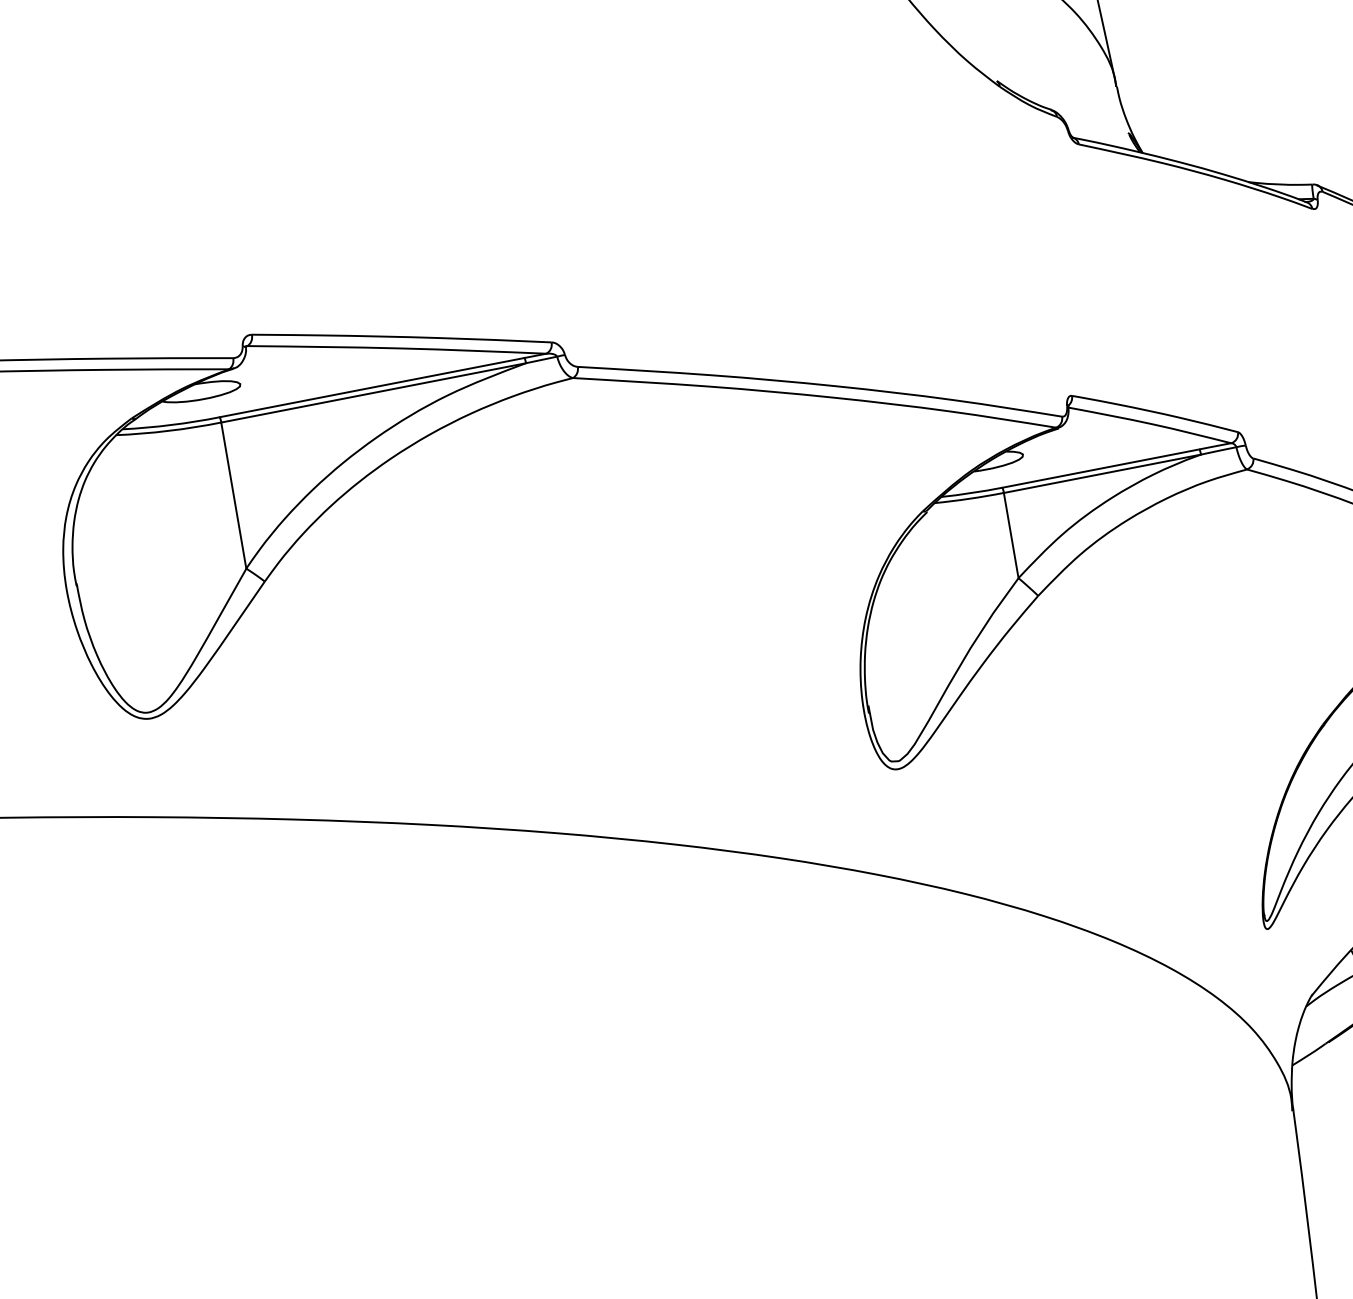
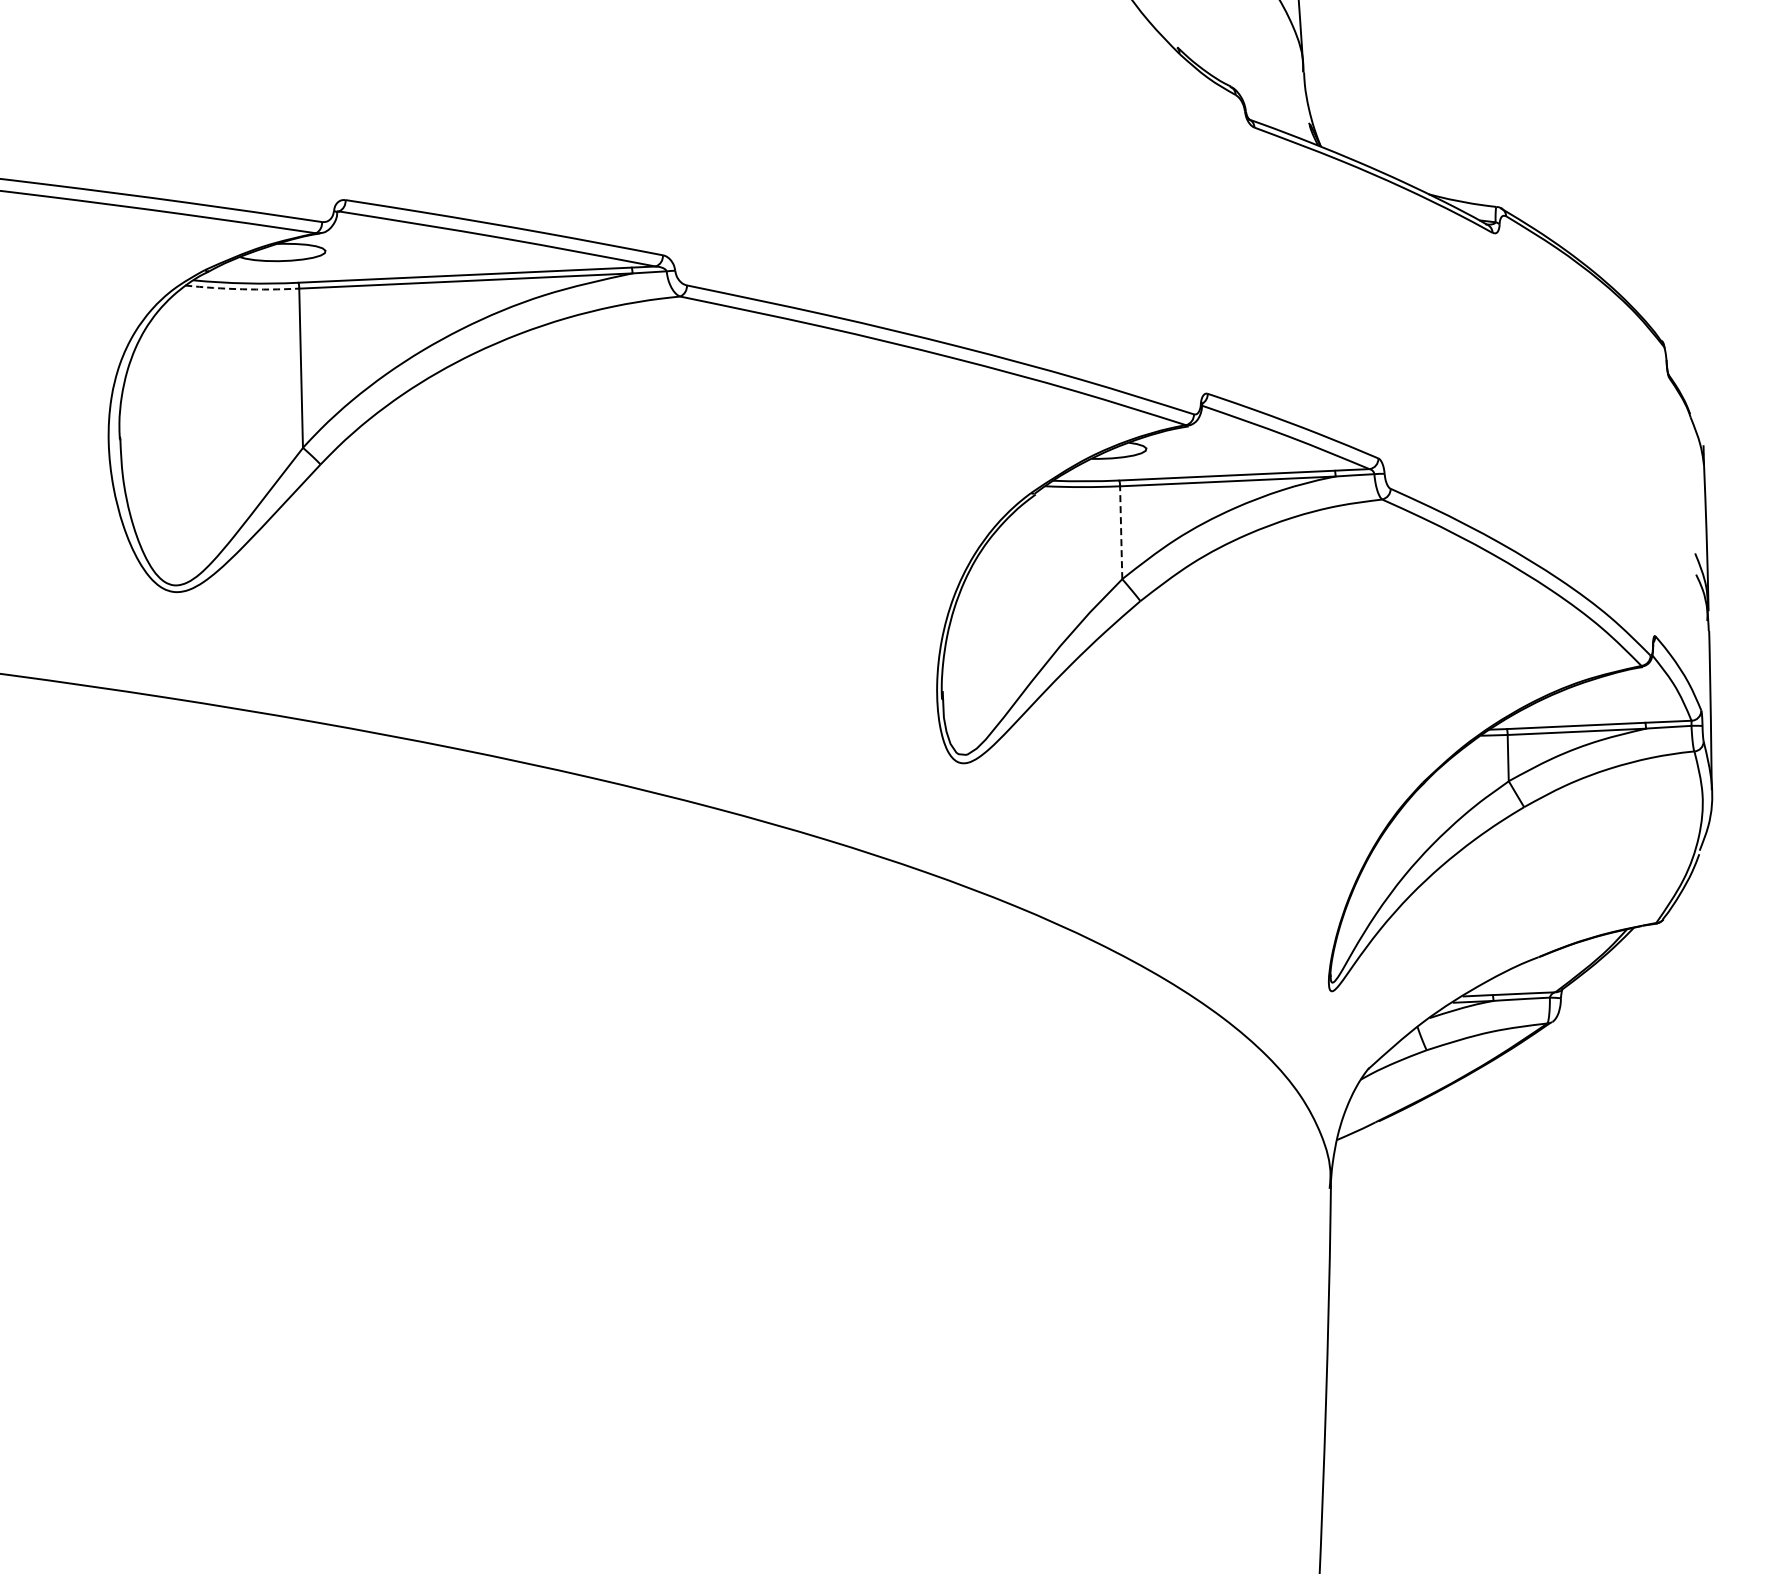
arc: (169, 431) -> (242, 289), solid -> dashed
line: (1011, 535) -> (1121, 532), solid -> dashed

